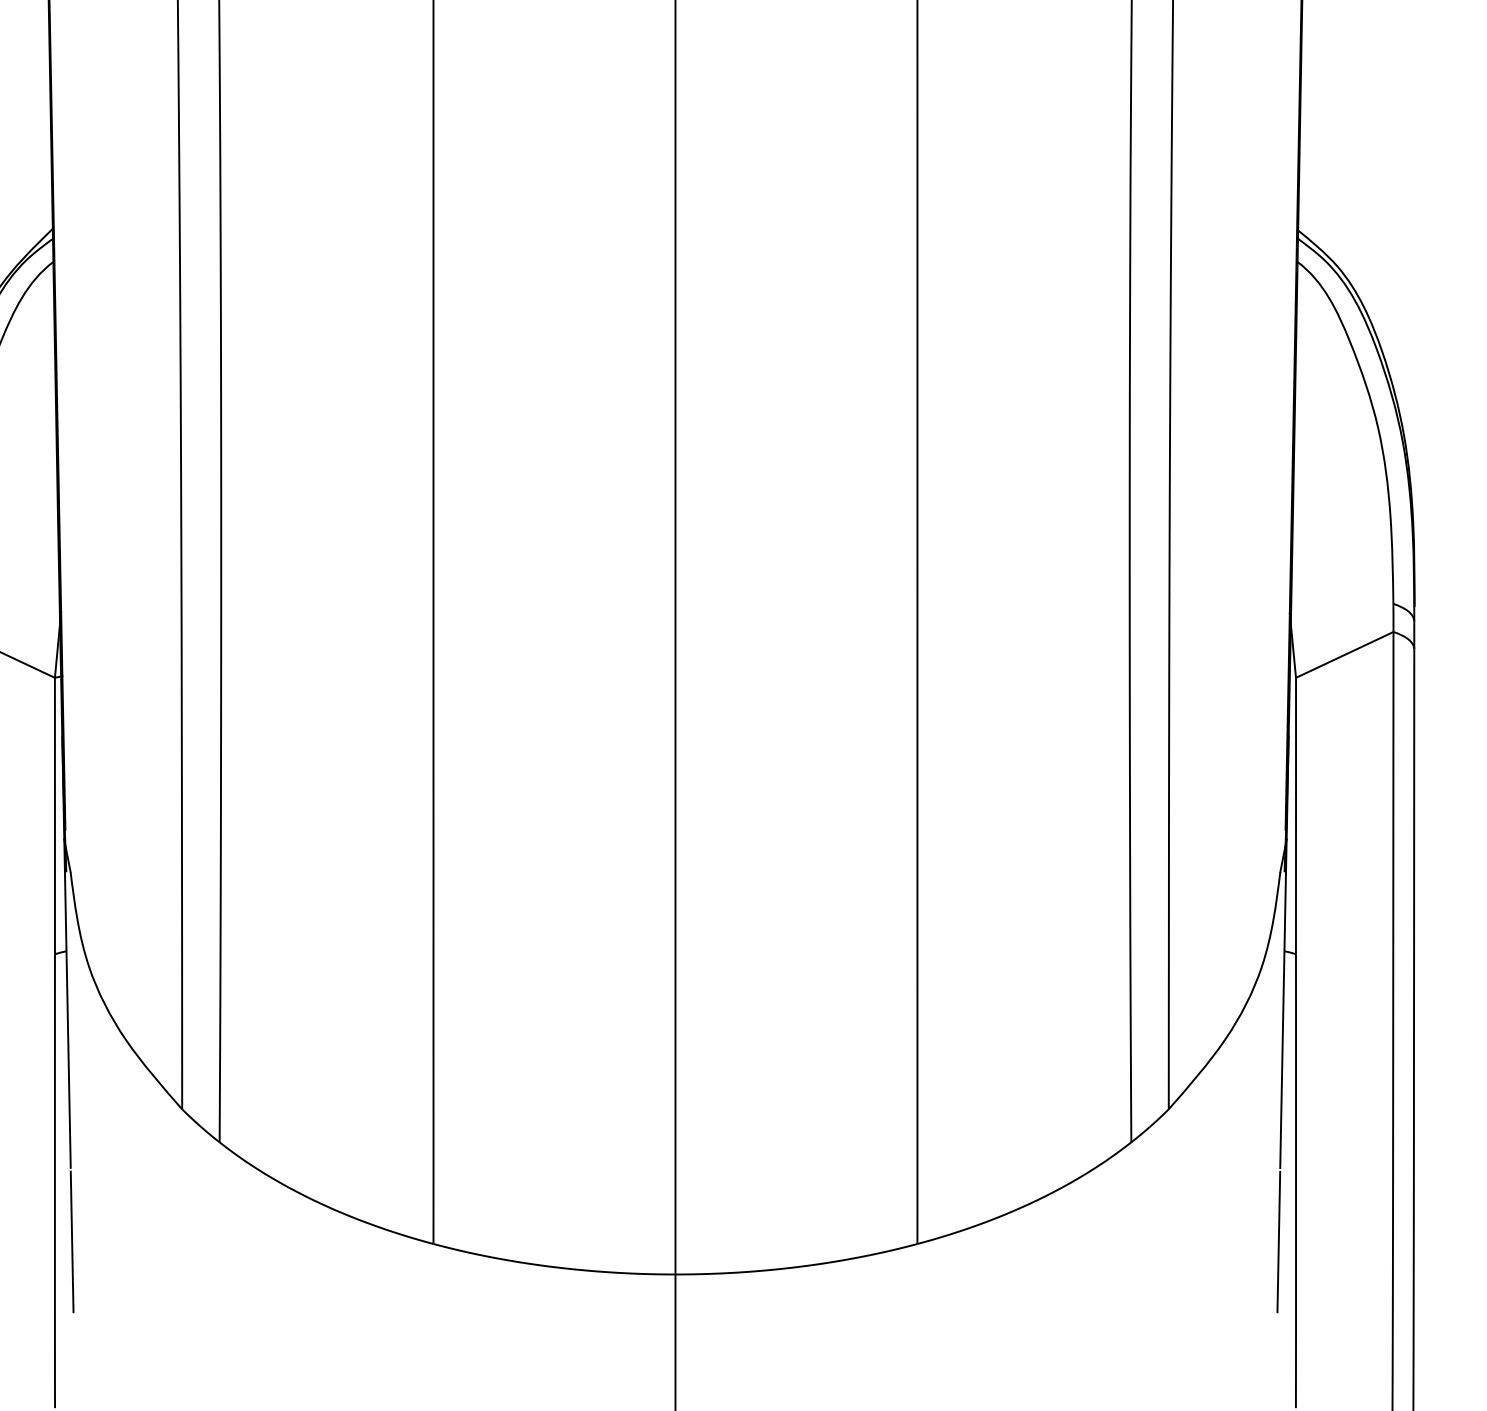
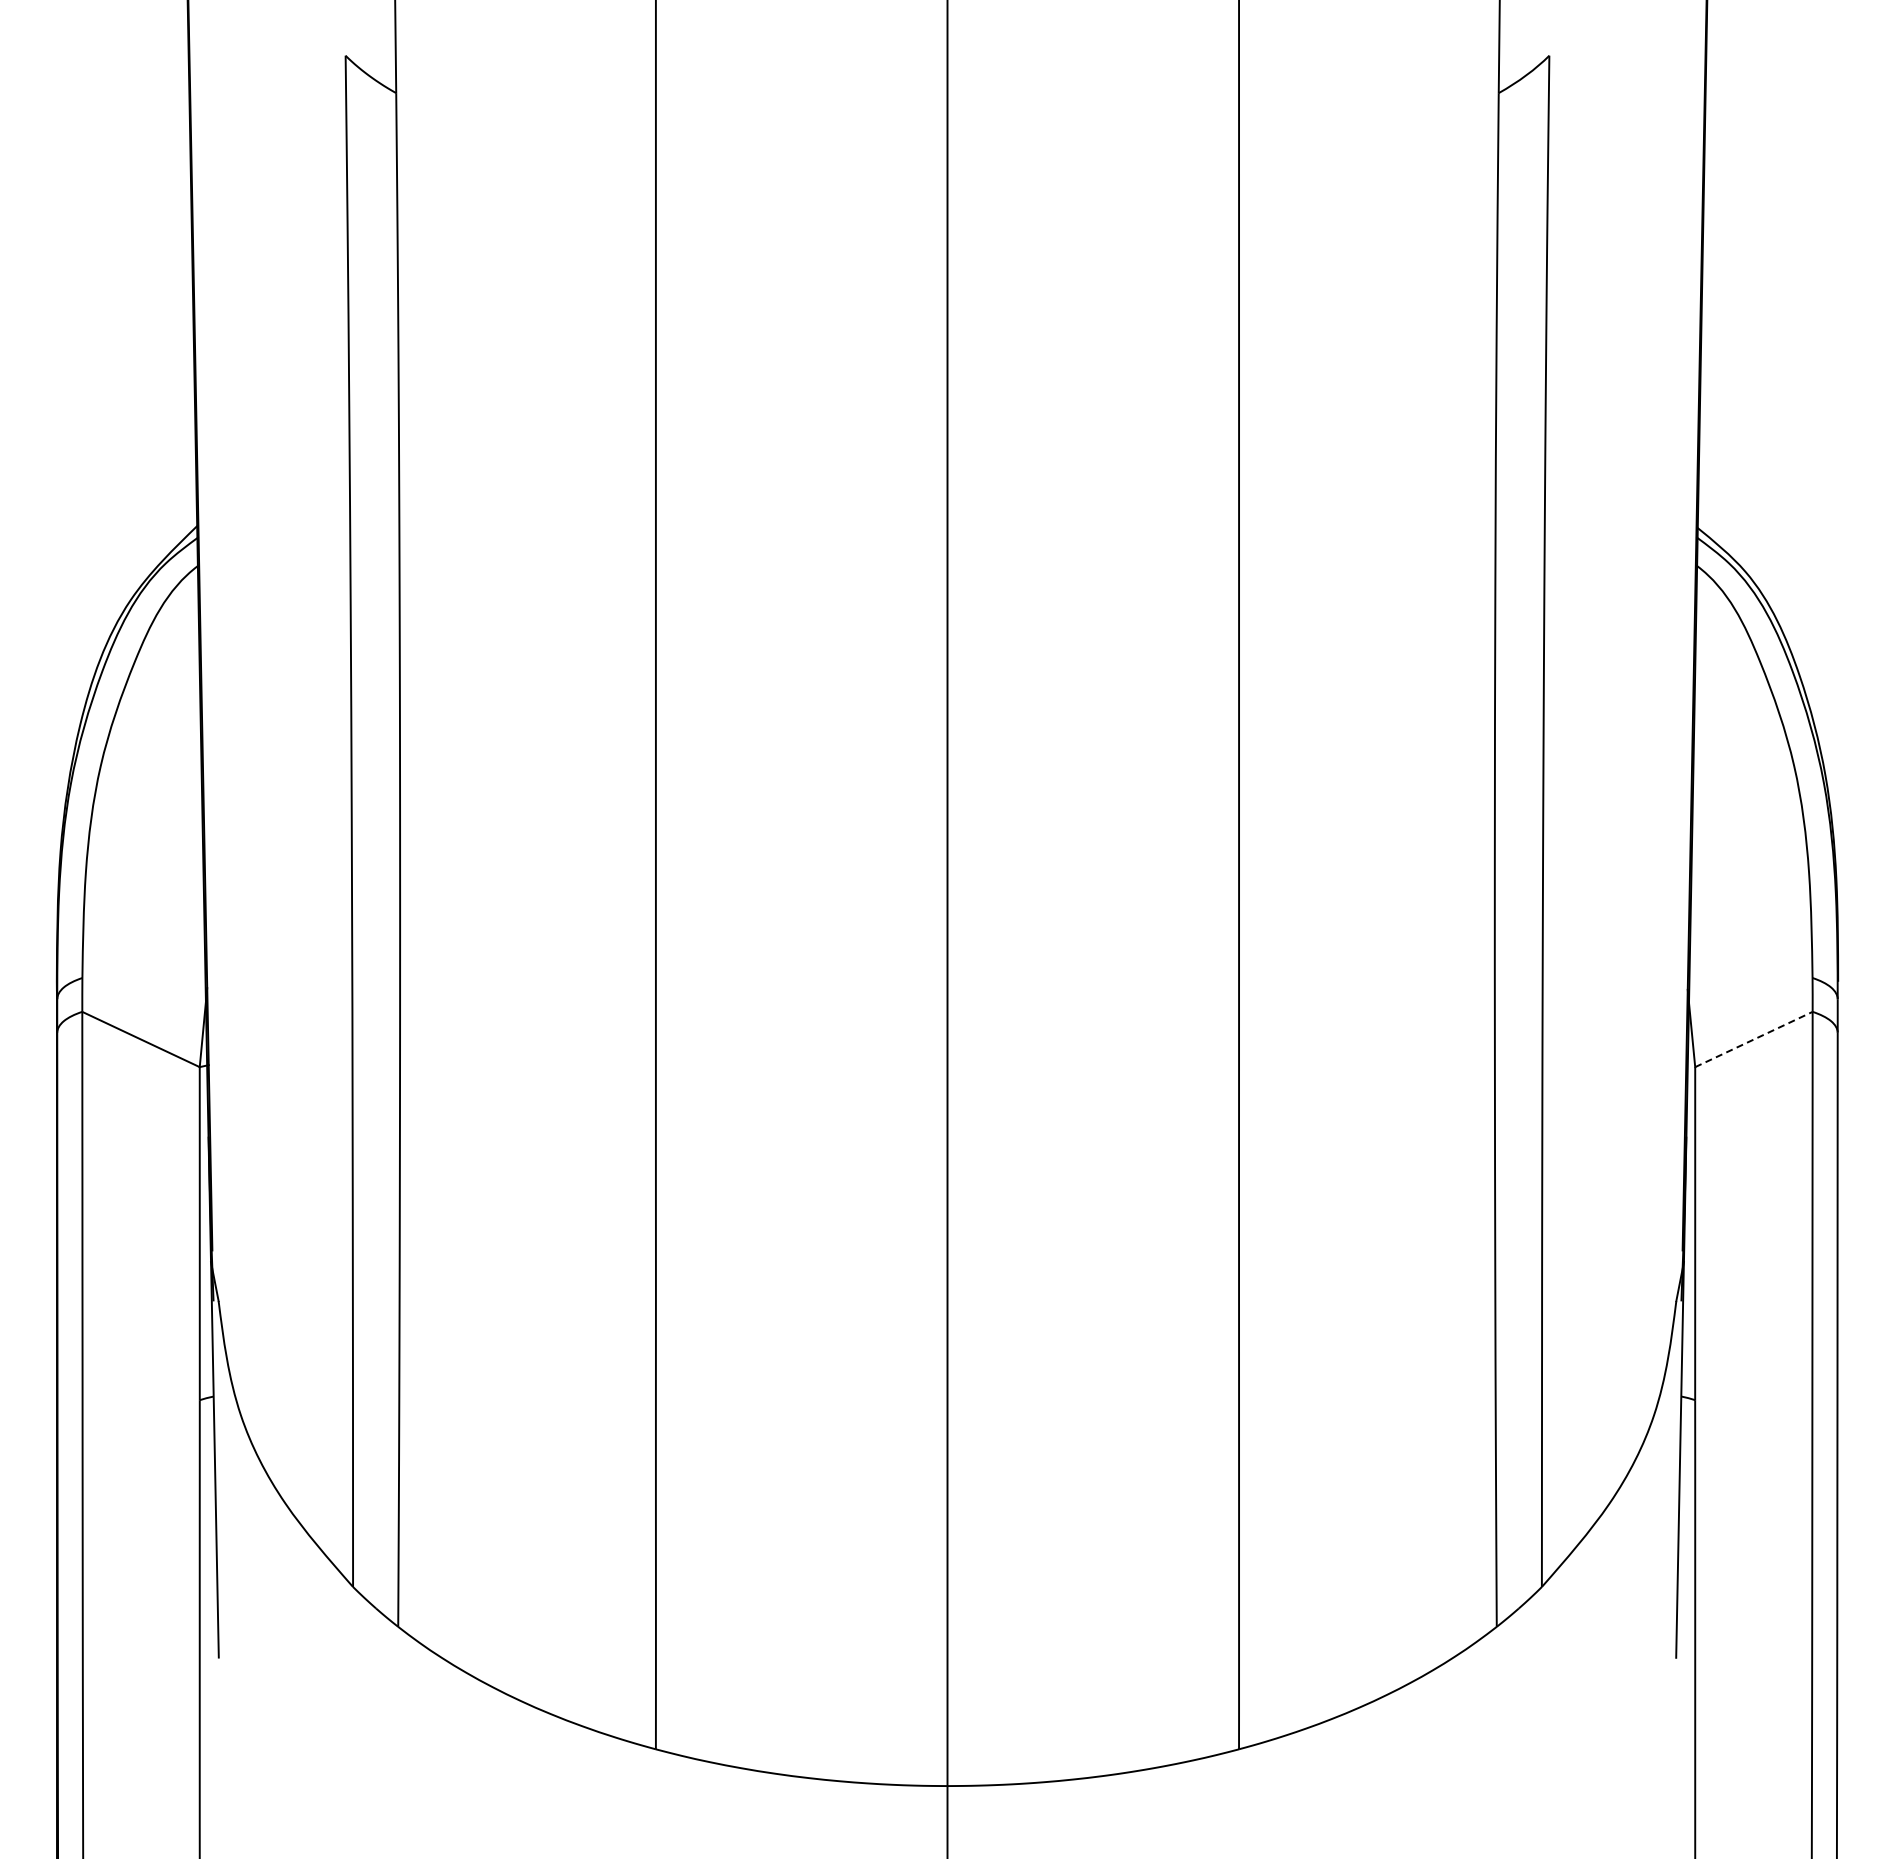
line: (1345, 654) -> (1754, 1039), solid -> dashed
line: (72, 1241) -> (220, 1746), removed
line: (1278, 1241) -> (1674, 1746), removed

